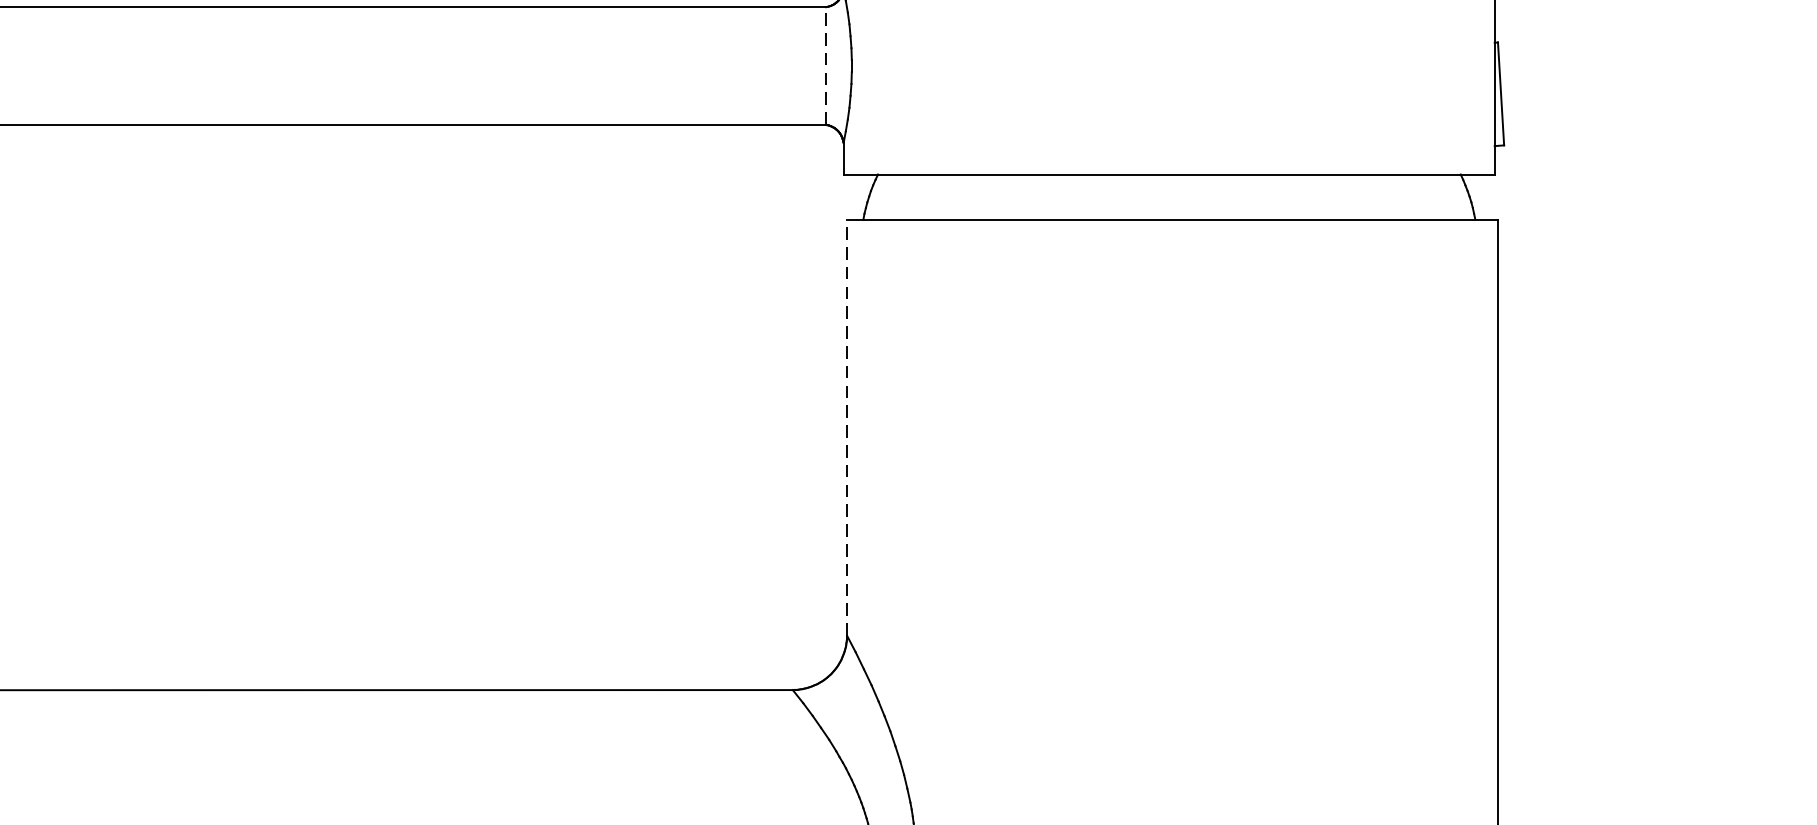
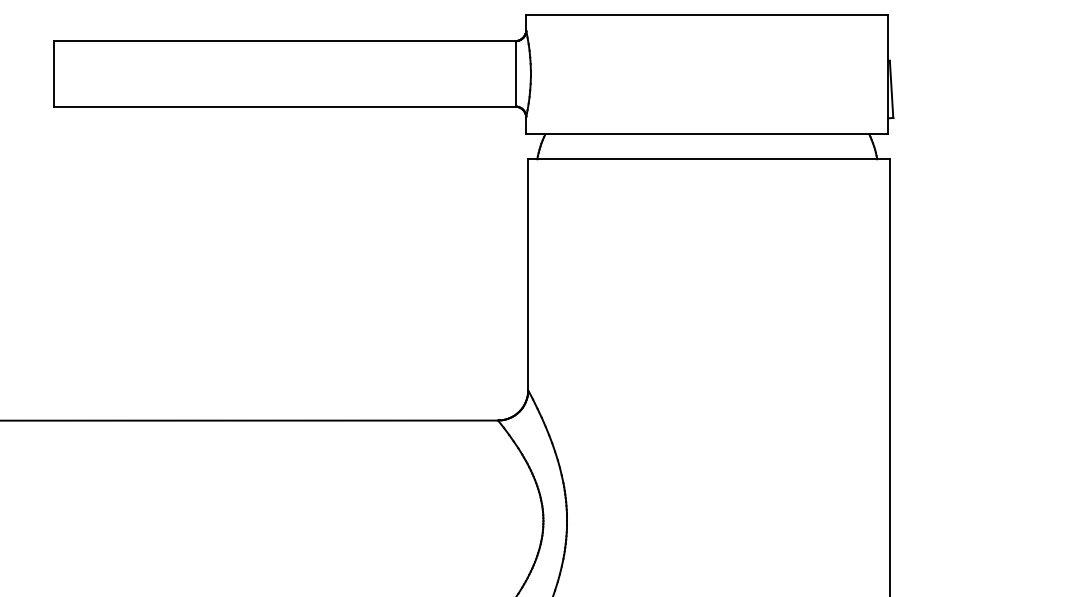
line: (825, 65) -> (516, 73), dashed -> solid
line: (847, 427) -> (528, 274), dashed -> solid

